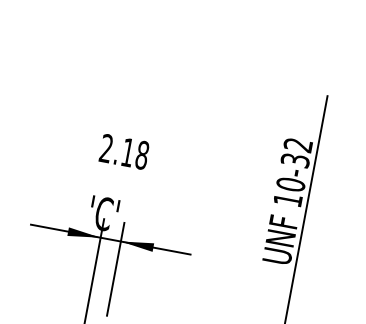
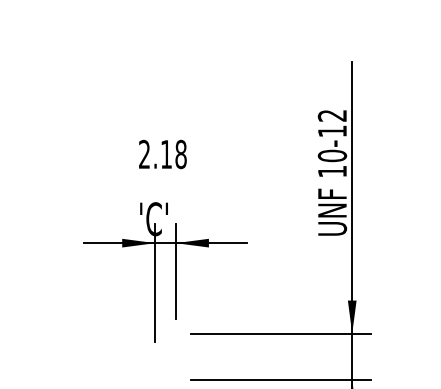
text: (295, 160) -> (332, 131), 10-32 -> 10-12

